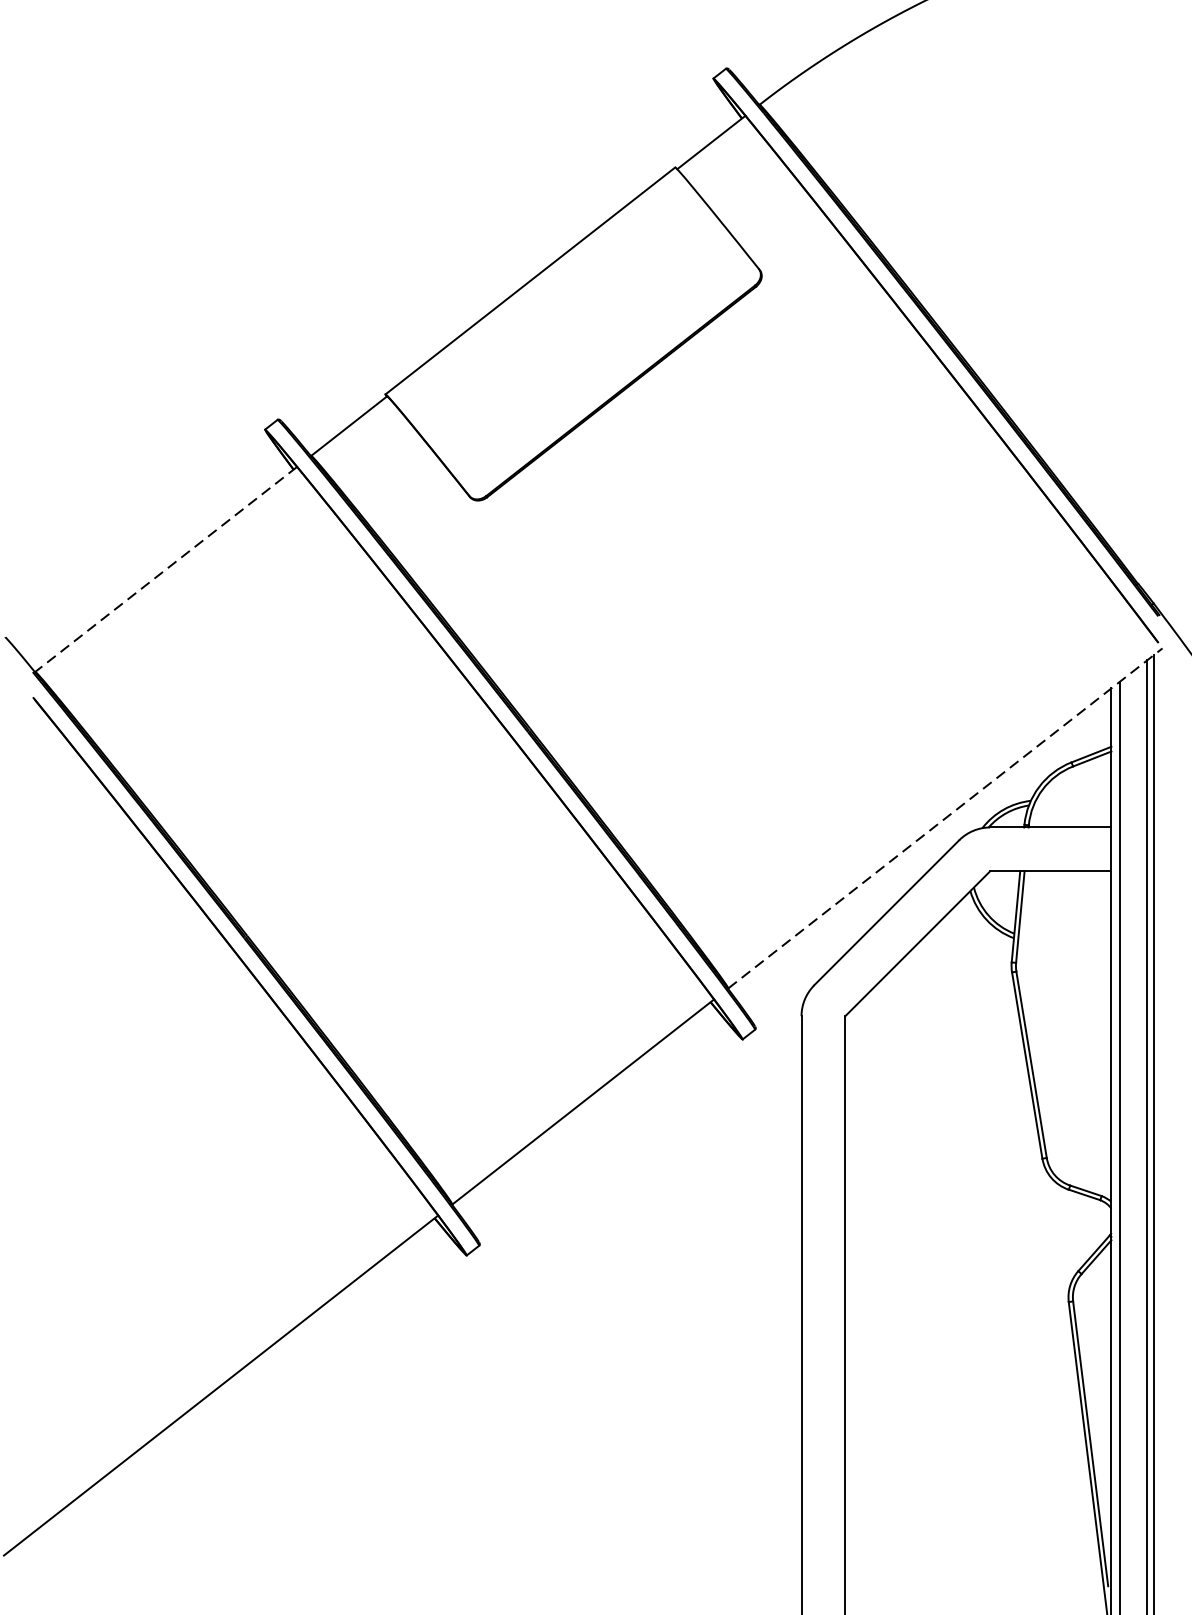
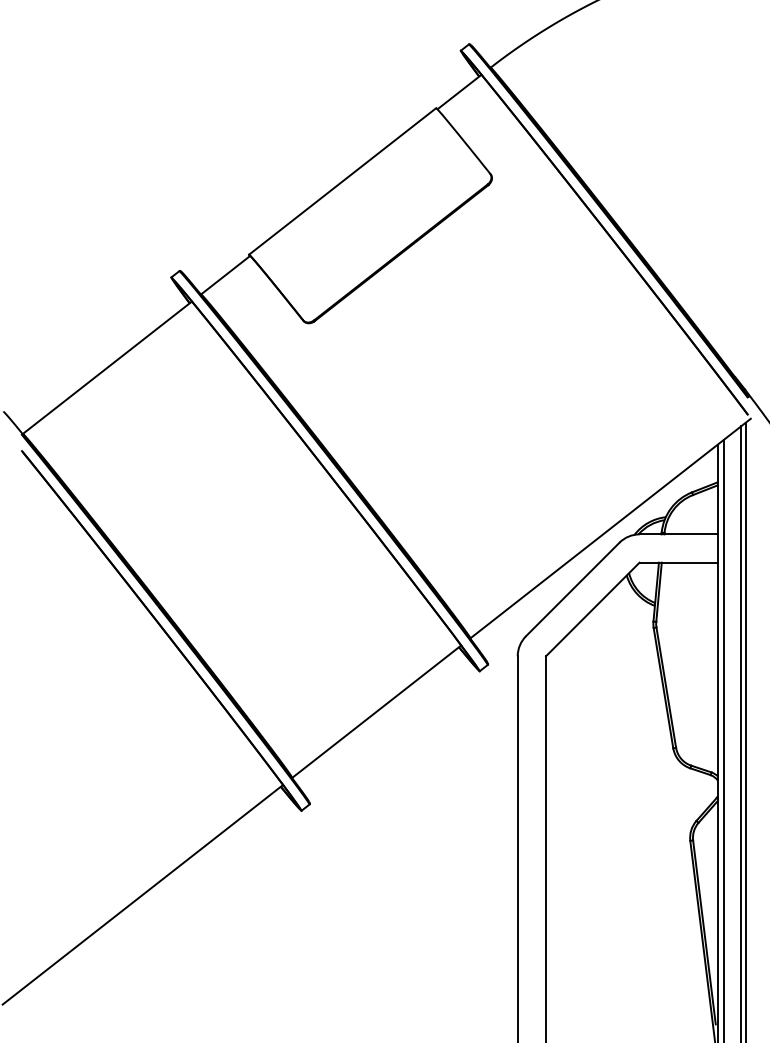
line: (166, 570) -> (107, 368), dashed -> solid
line: (946, 818) -> (611, 528), dashed -> solid

